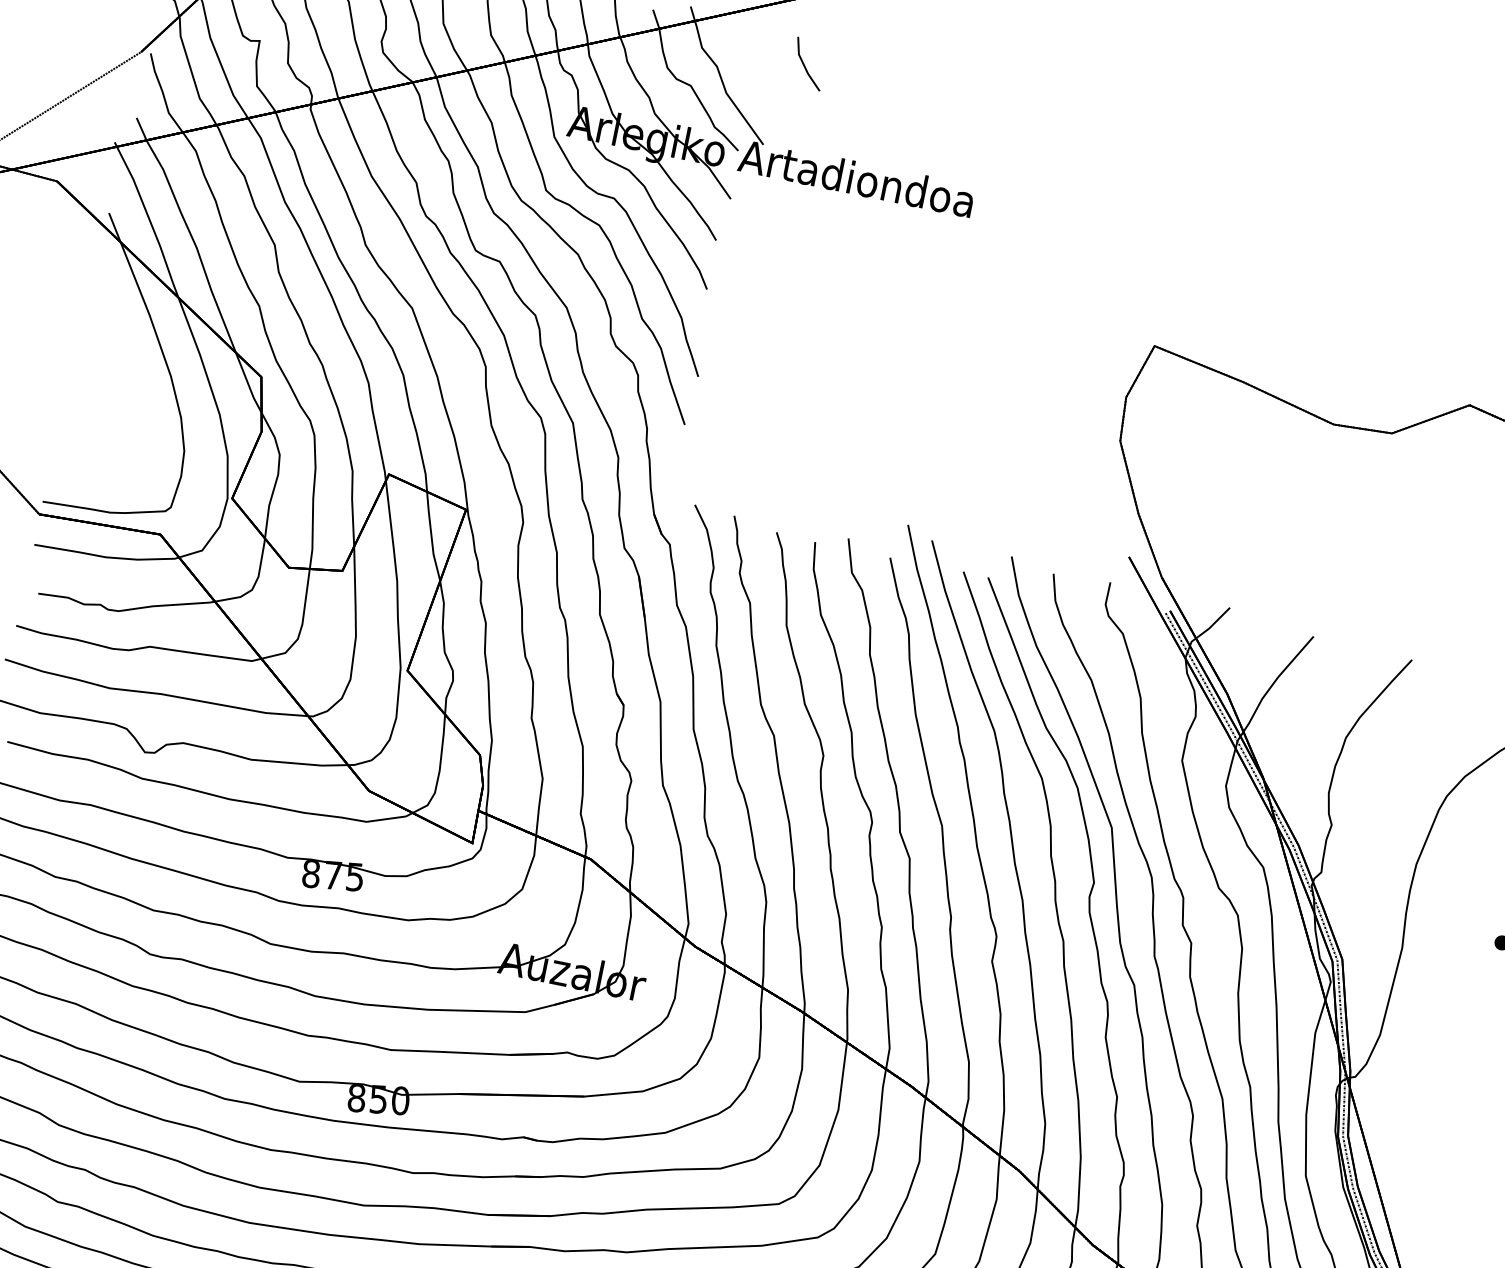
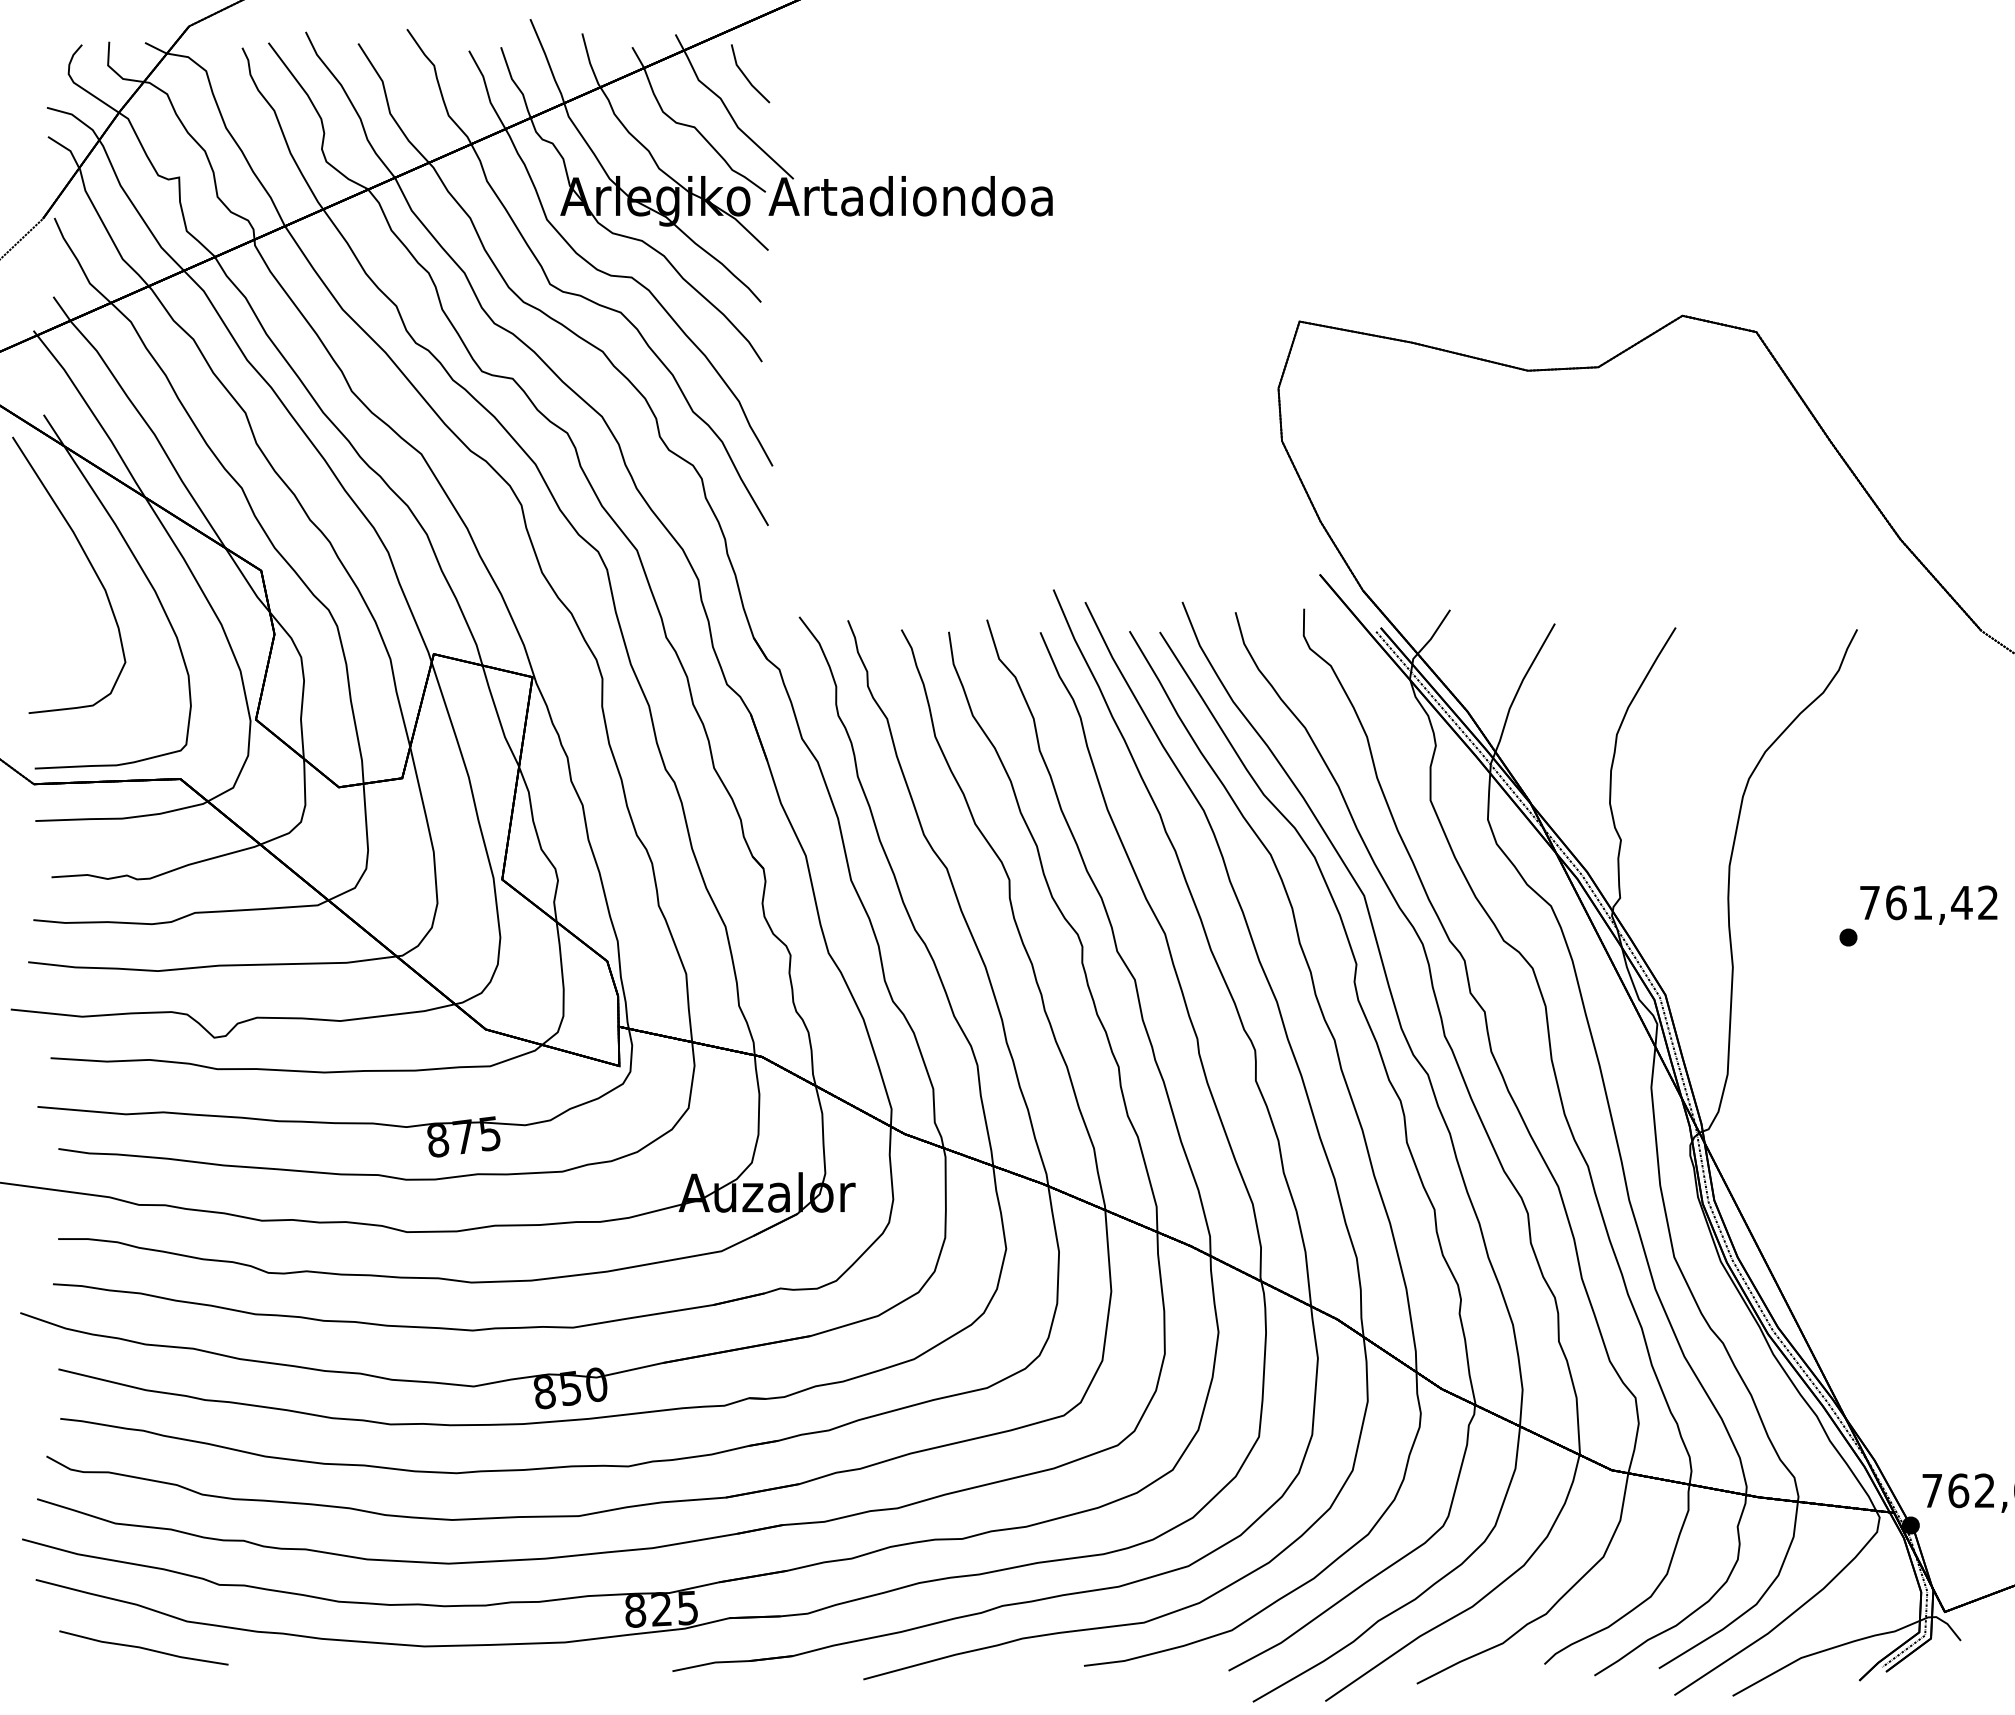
line: (805, 65) -> (746, 76), moved
curve: (120, 339) -> (87, 560), added

